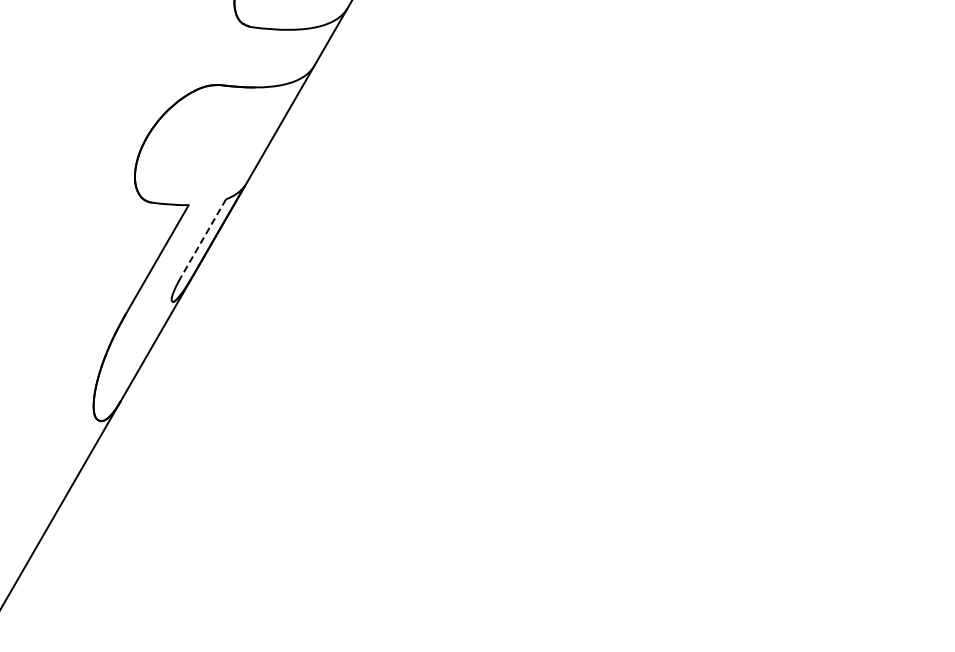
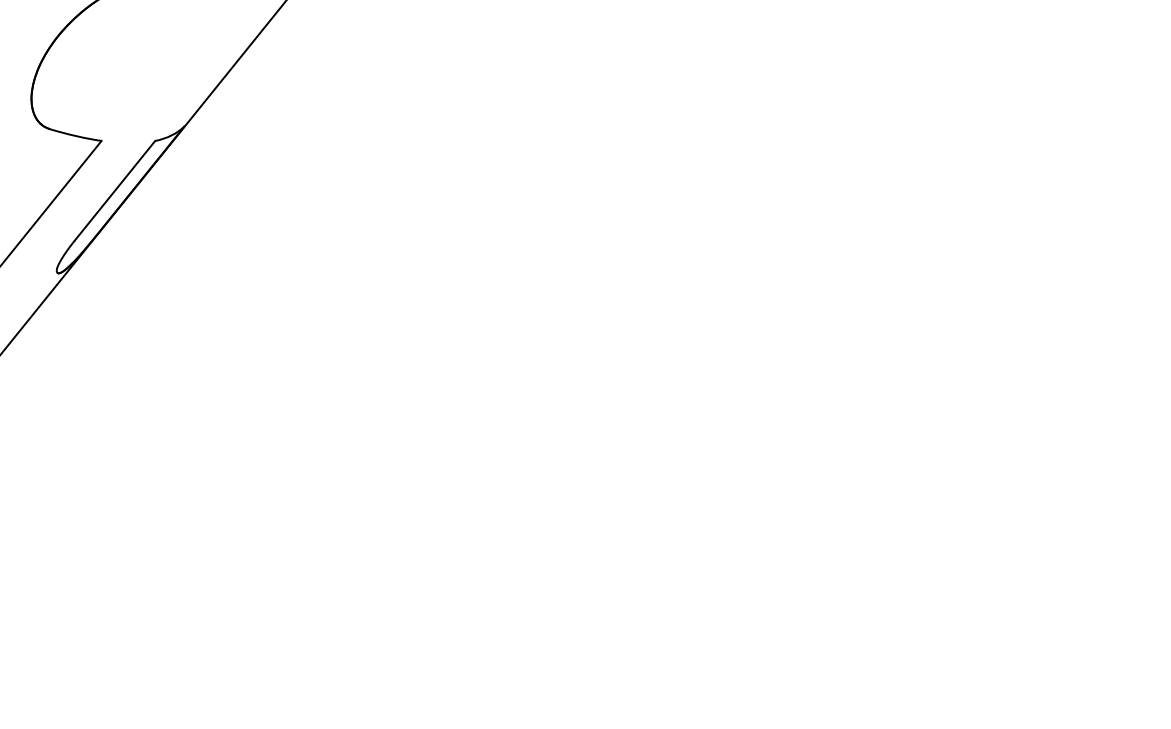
line: (203, 238) -> (114, 191), dashed -> solid

